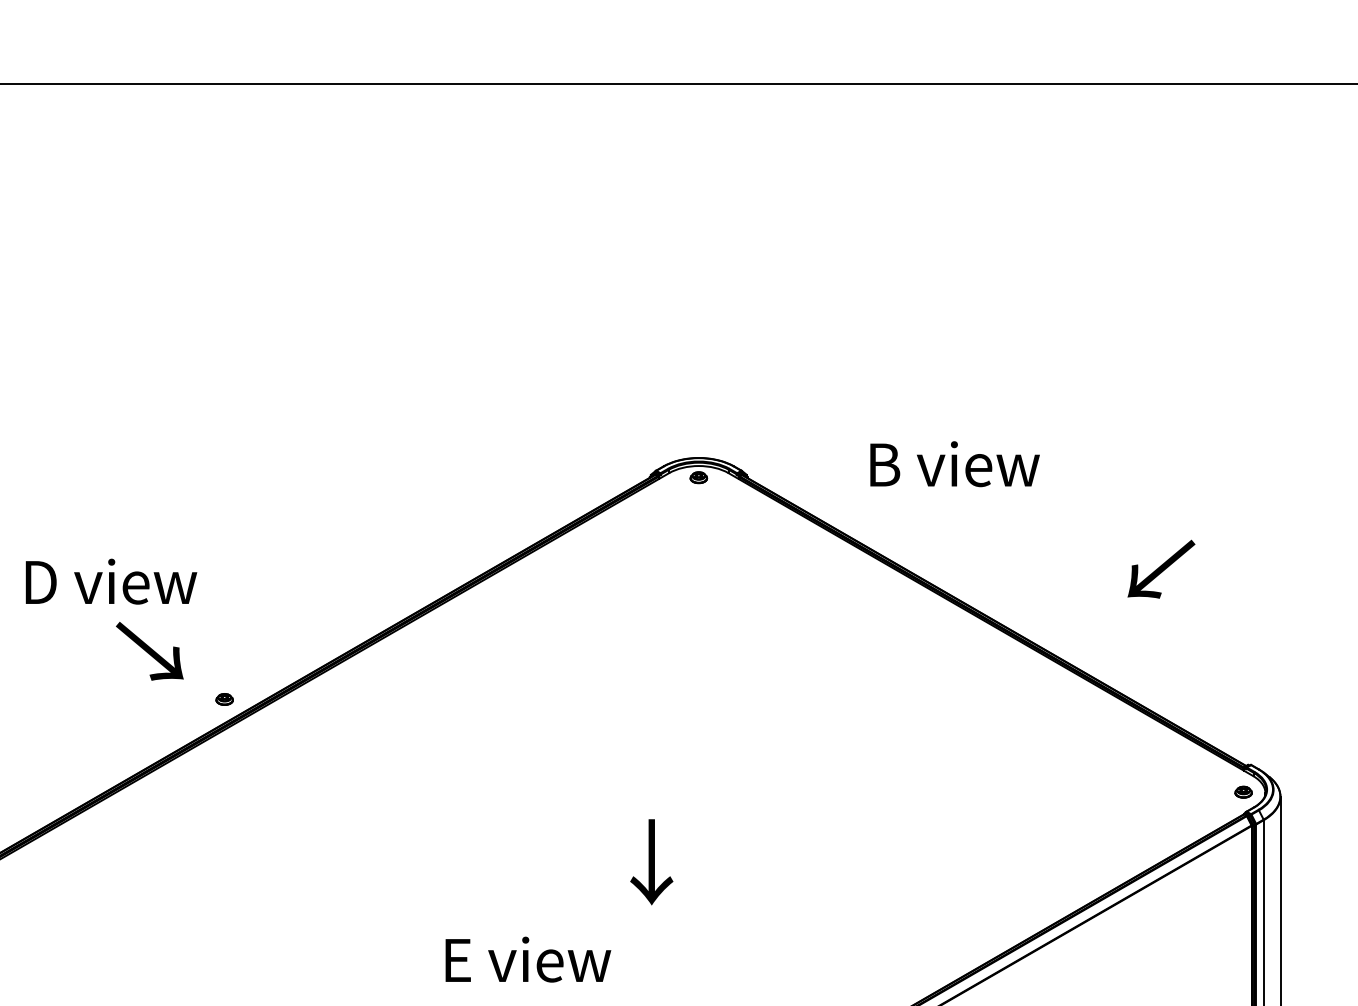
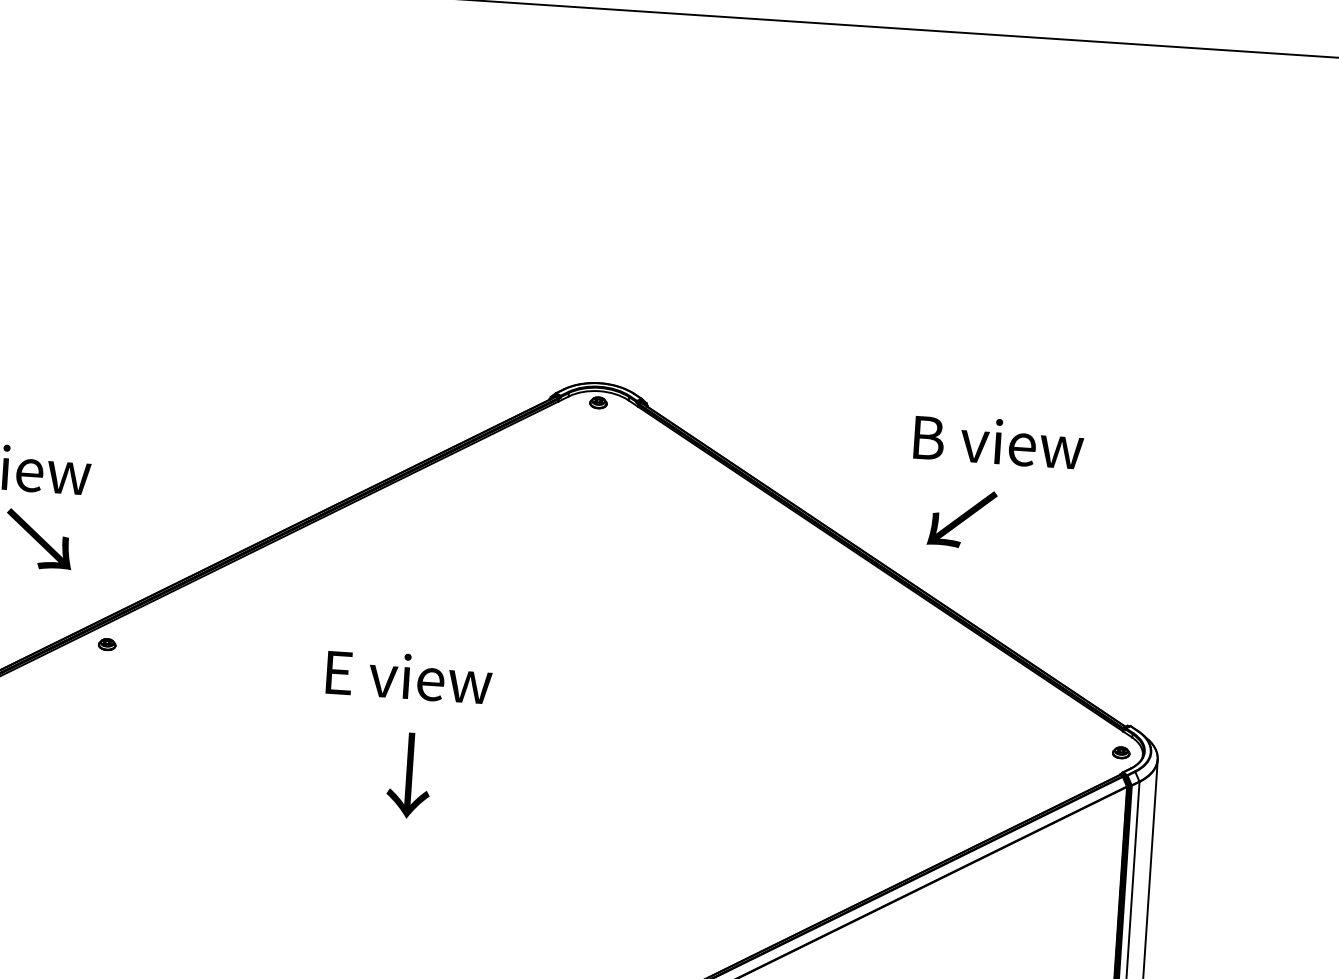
text: (954, 464) -> (998, 442), moved
text: (1161, 568) -> (962, 518), moved
part: (224, 699) -> (107, 644), moved
text: (651, 862) -> (409, 775), moved
text: (528, 959) -> (409, 676), moved

